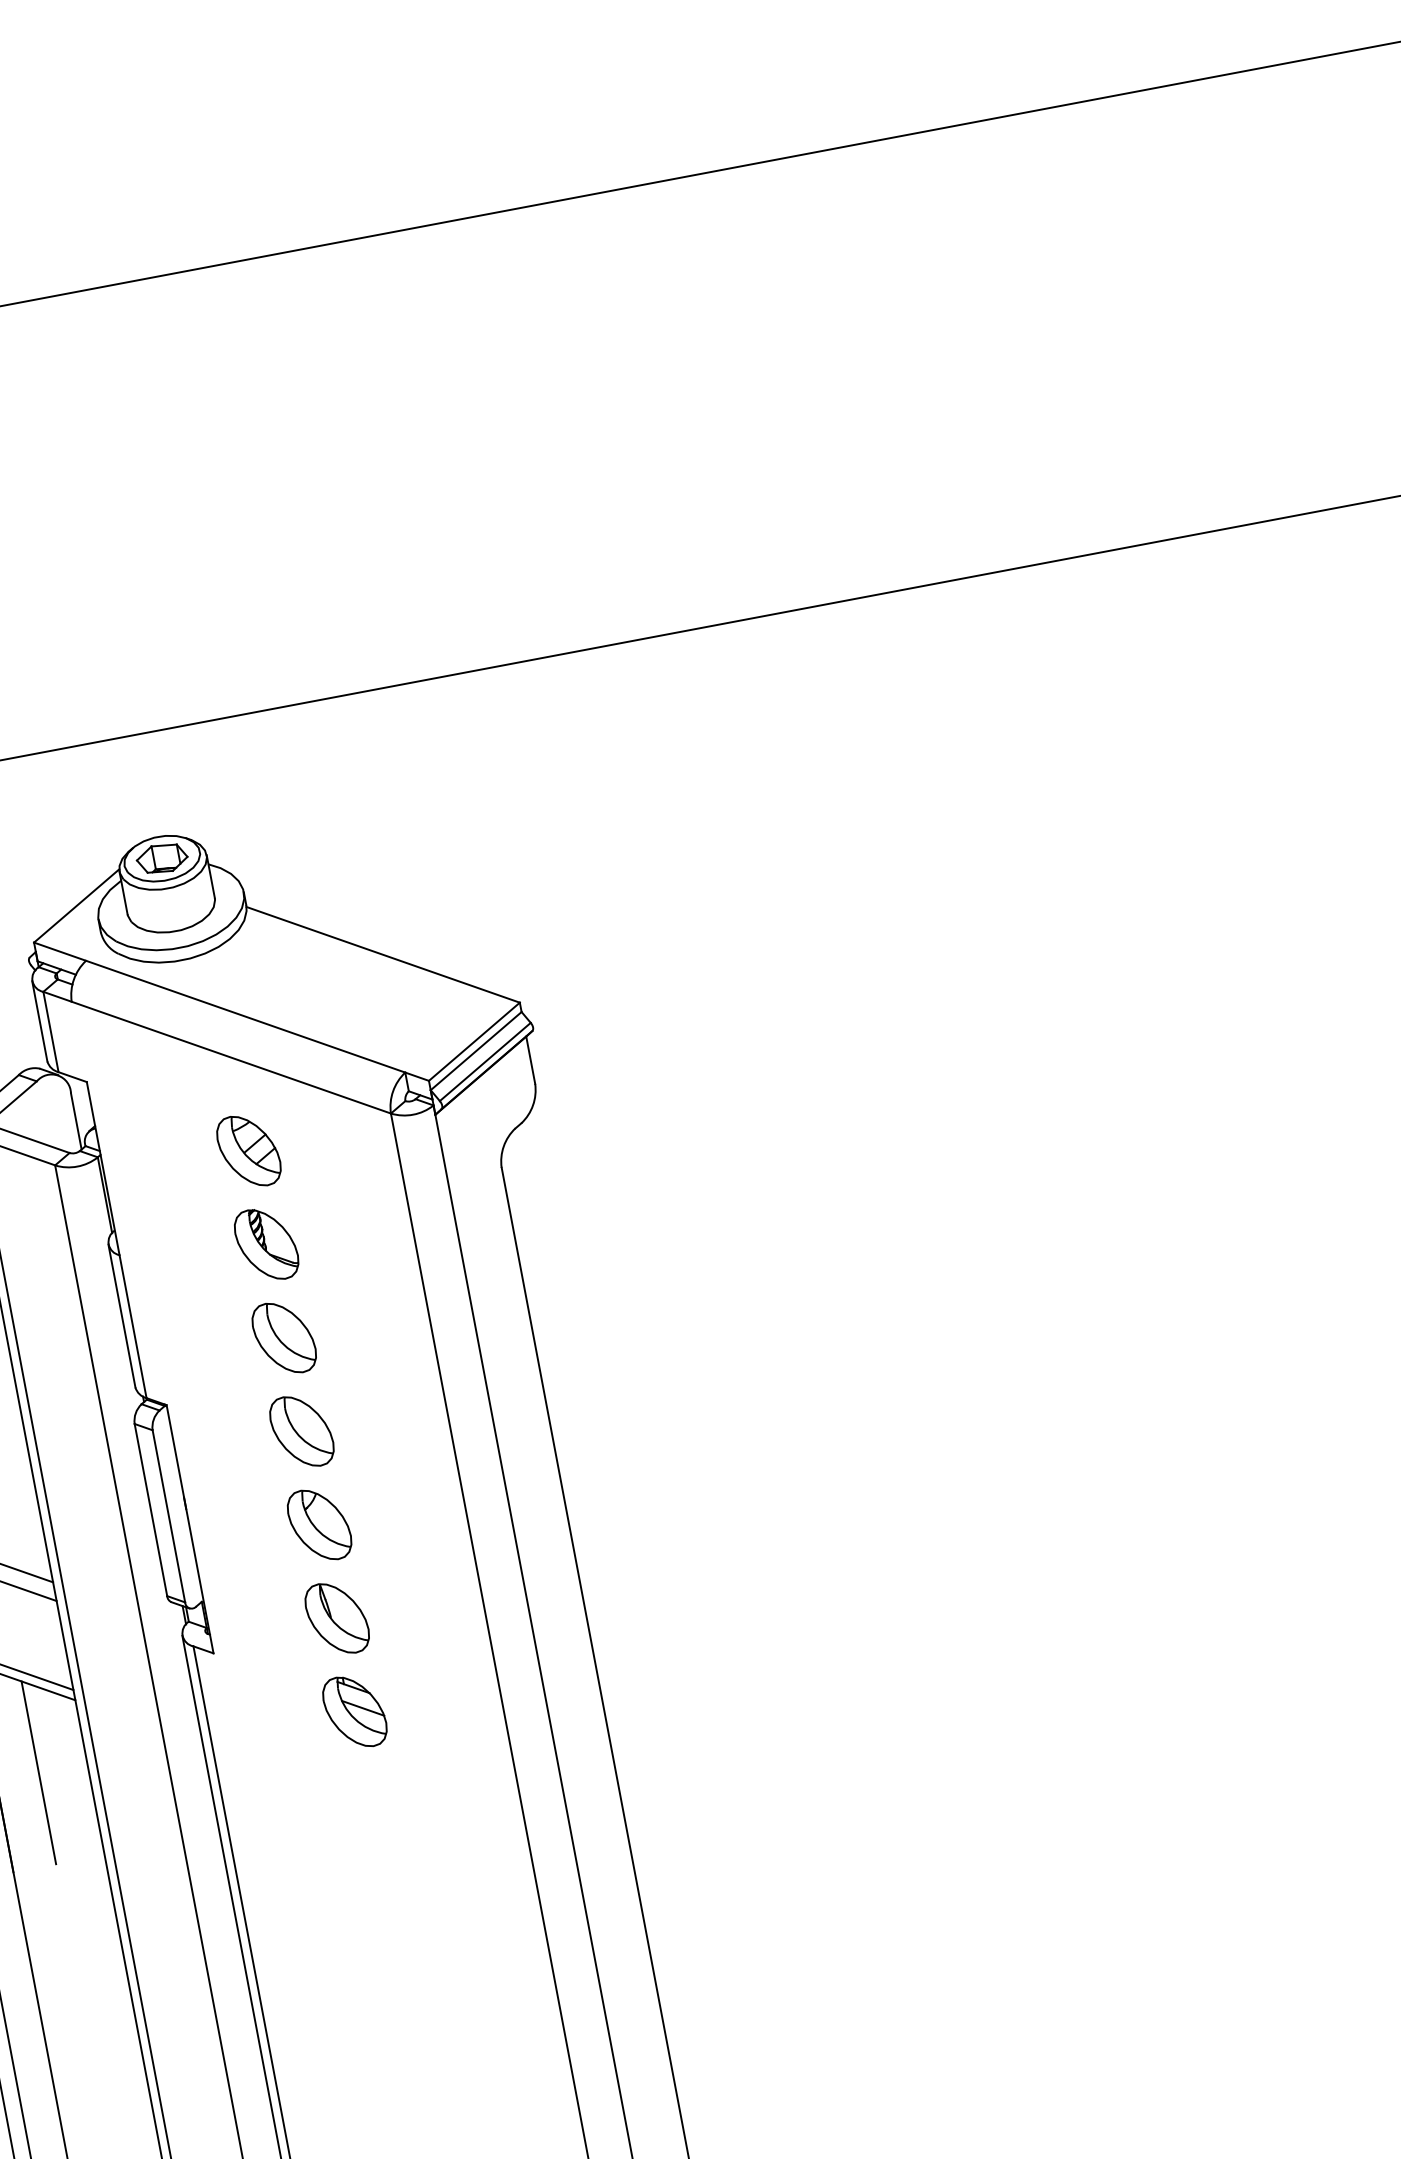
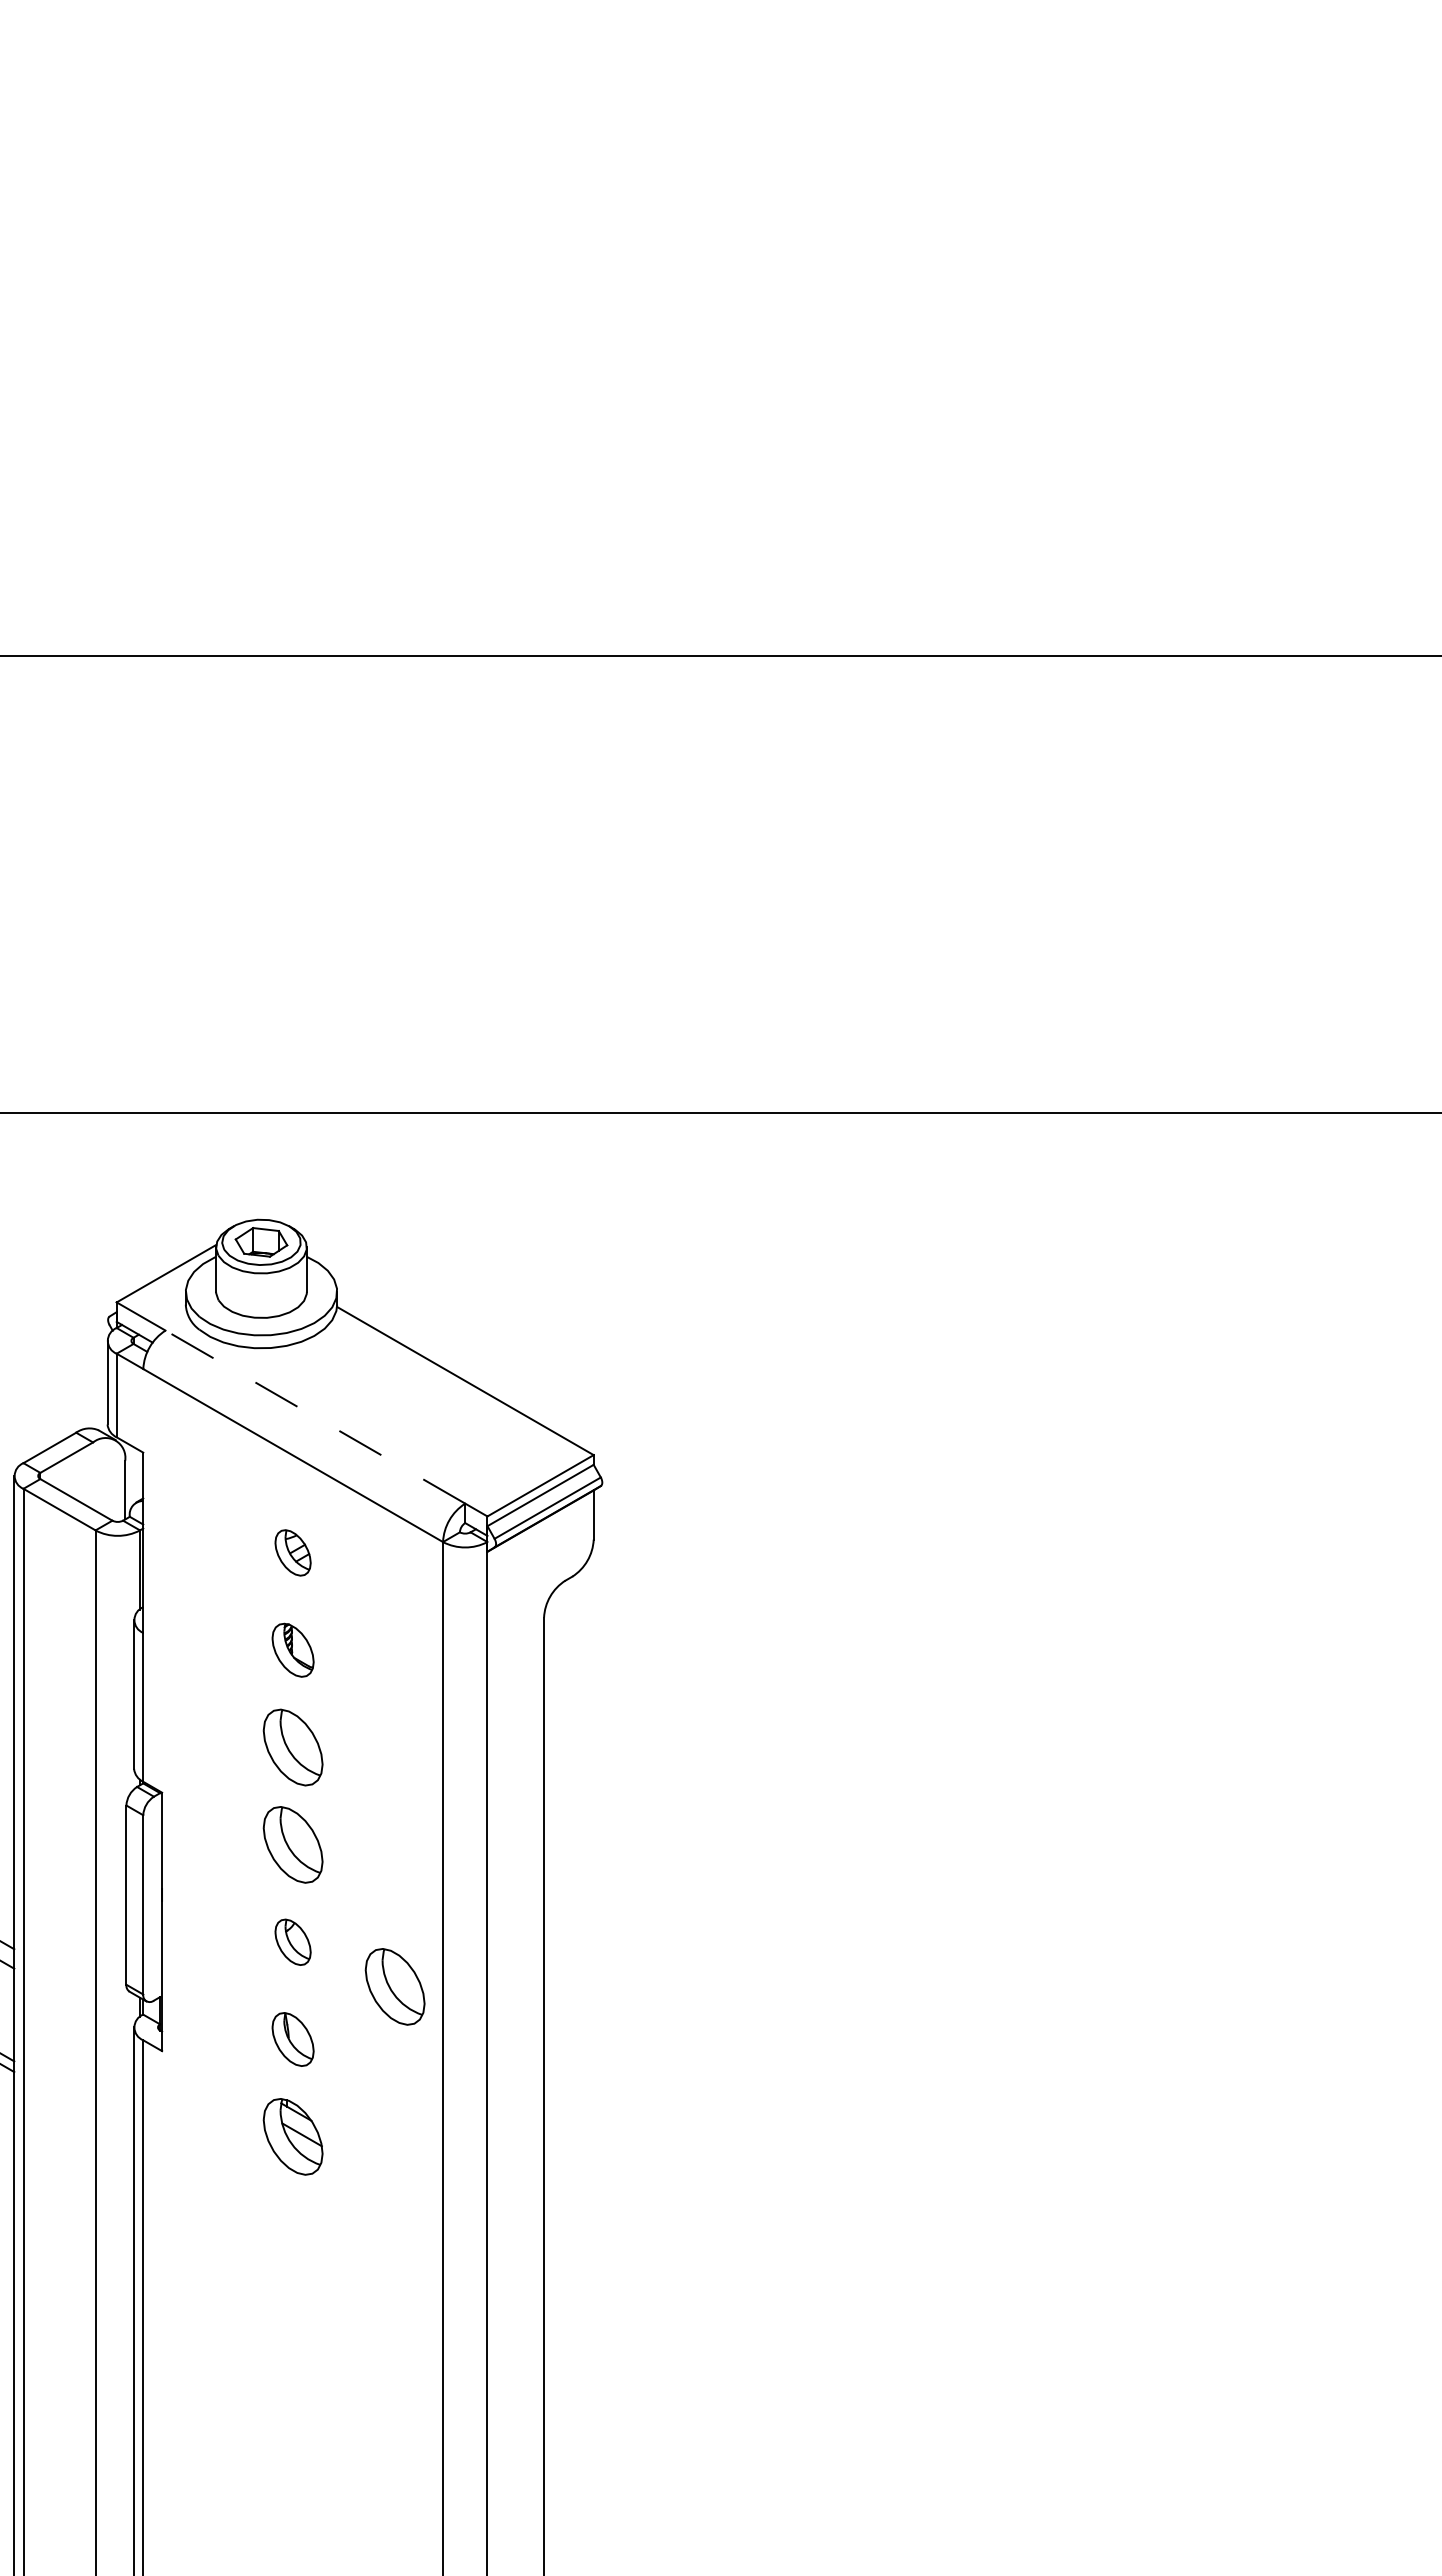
line: (244, 1016) -> (314, 1416), solid -> dashed
part: (248, 1150) -> (292, 1552), size x0.6
part: (266, 1244) -> (292, 1650), size x0.7
part: (319, 1525) -> (292, 1942), size x0.6
part: (424, 1549) -> (394, 1986), added
part: (336, 1618) -> (292, 2039), size x0.7

